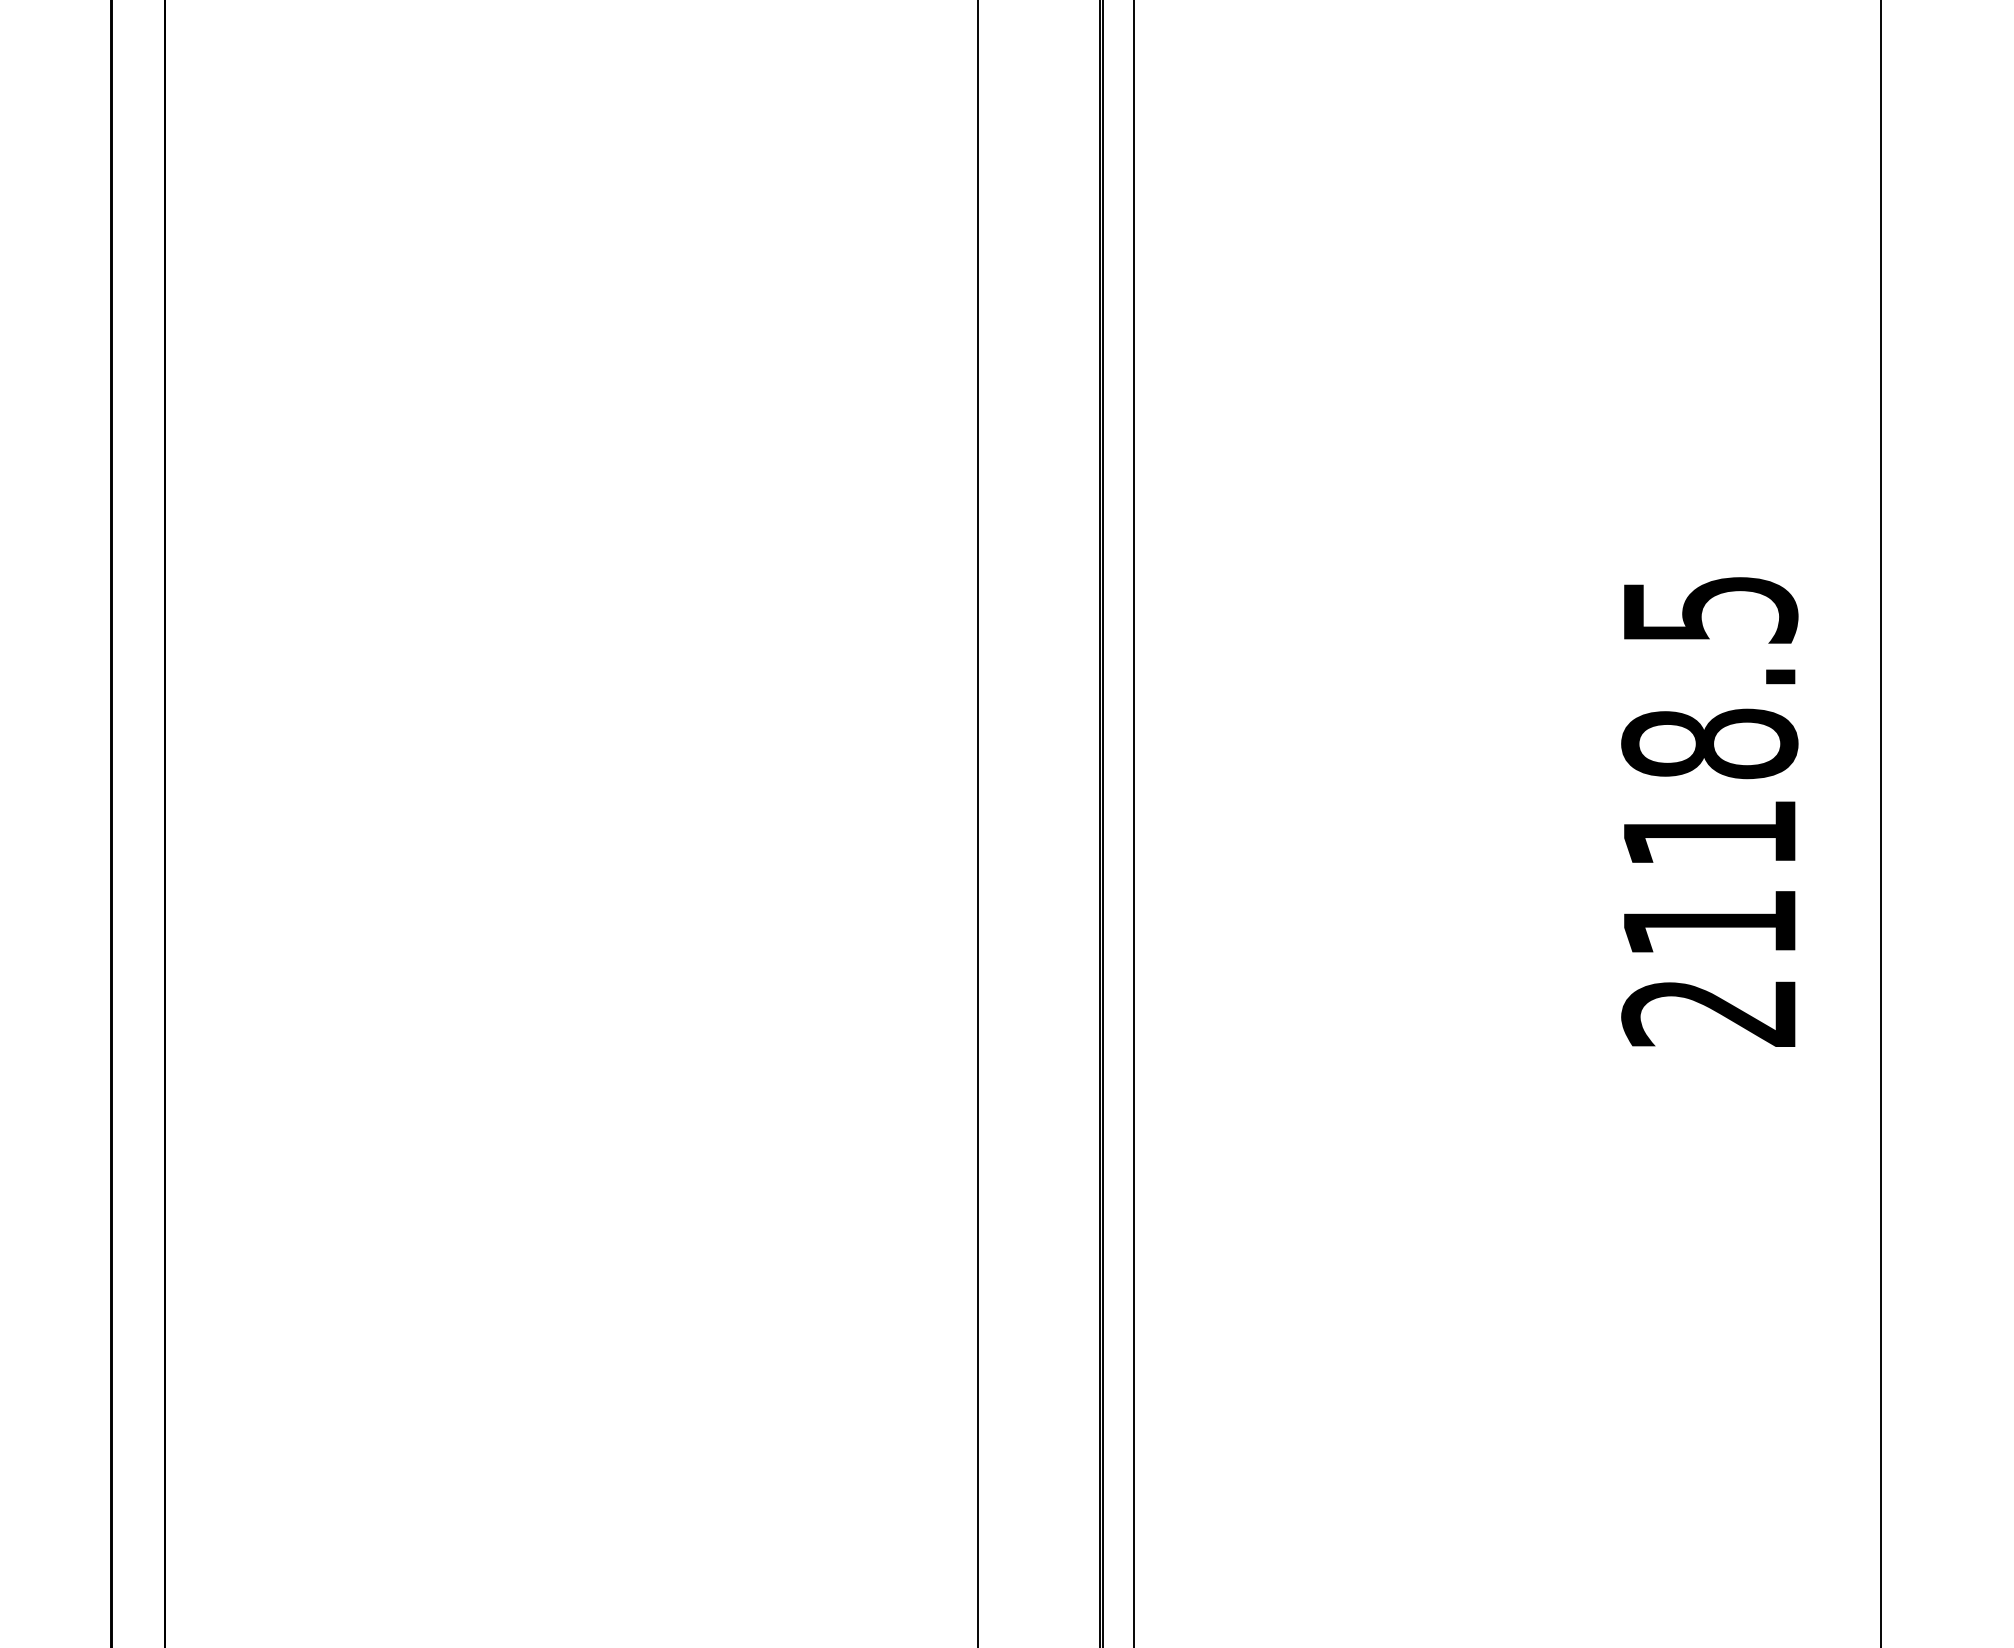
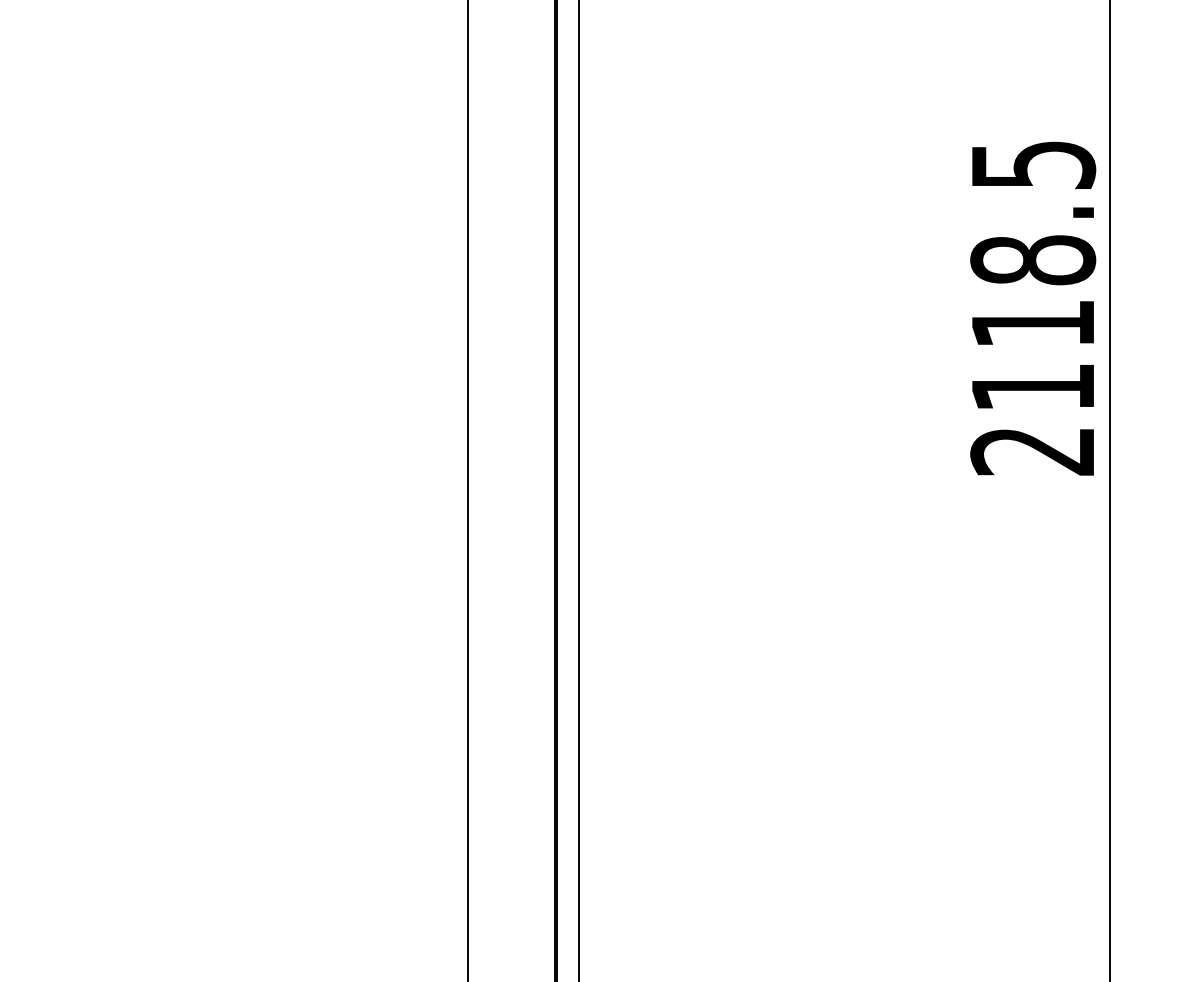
text: (1709, 811) -> (1032, 308), moved

